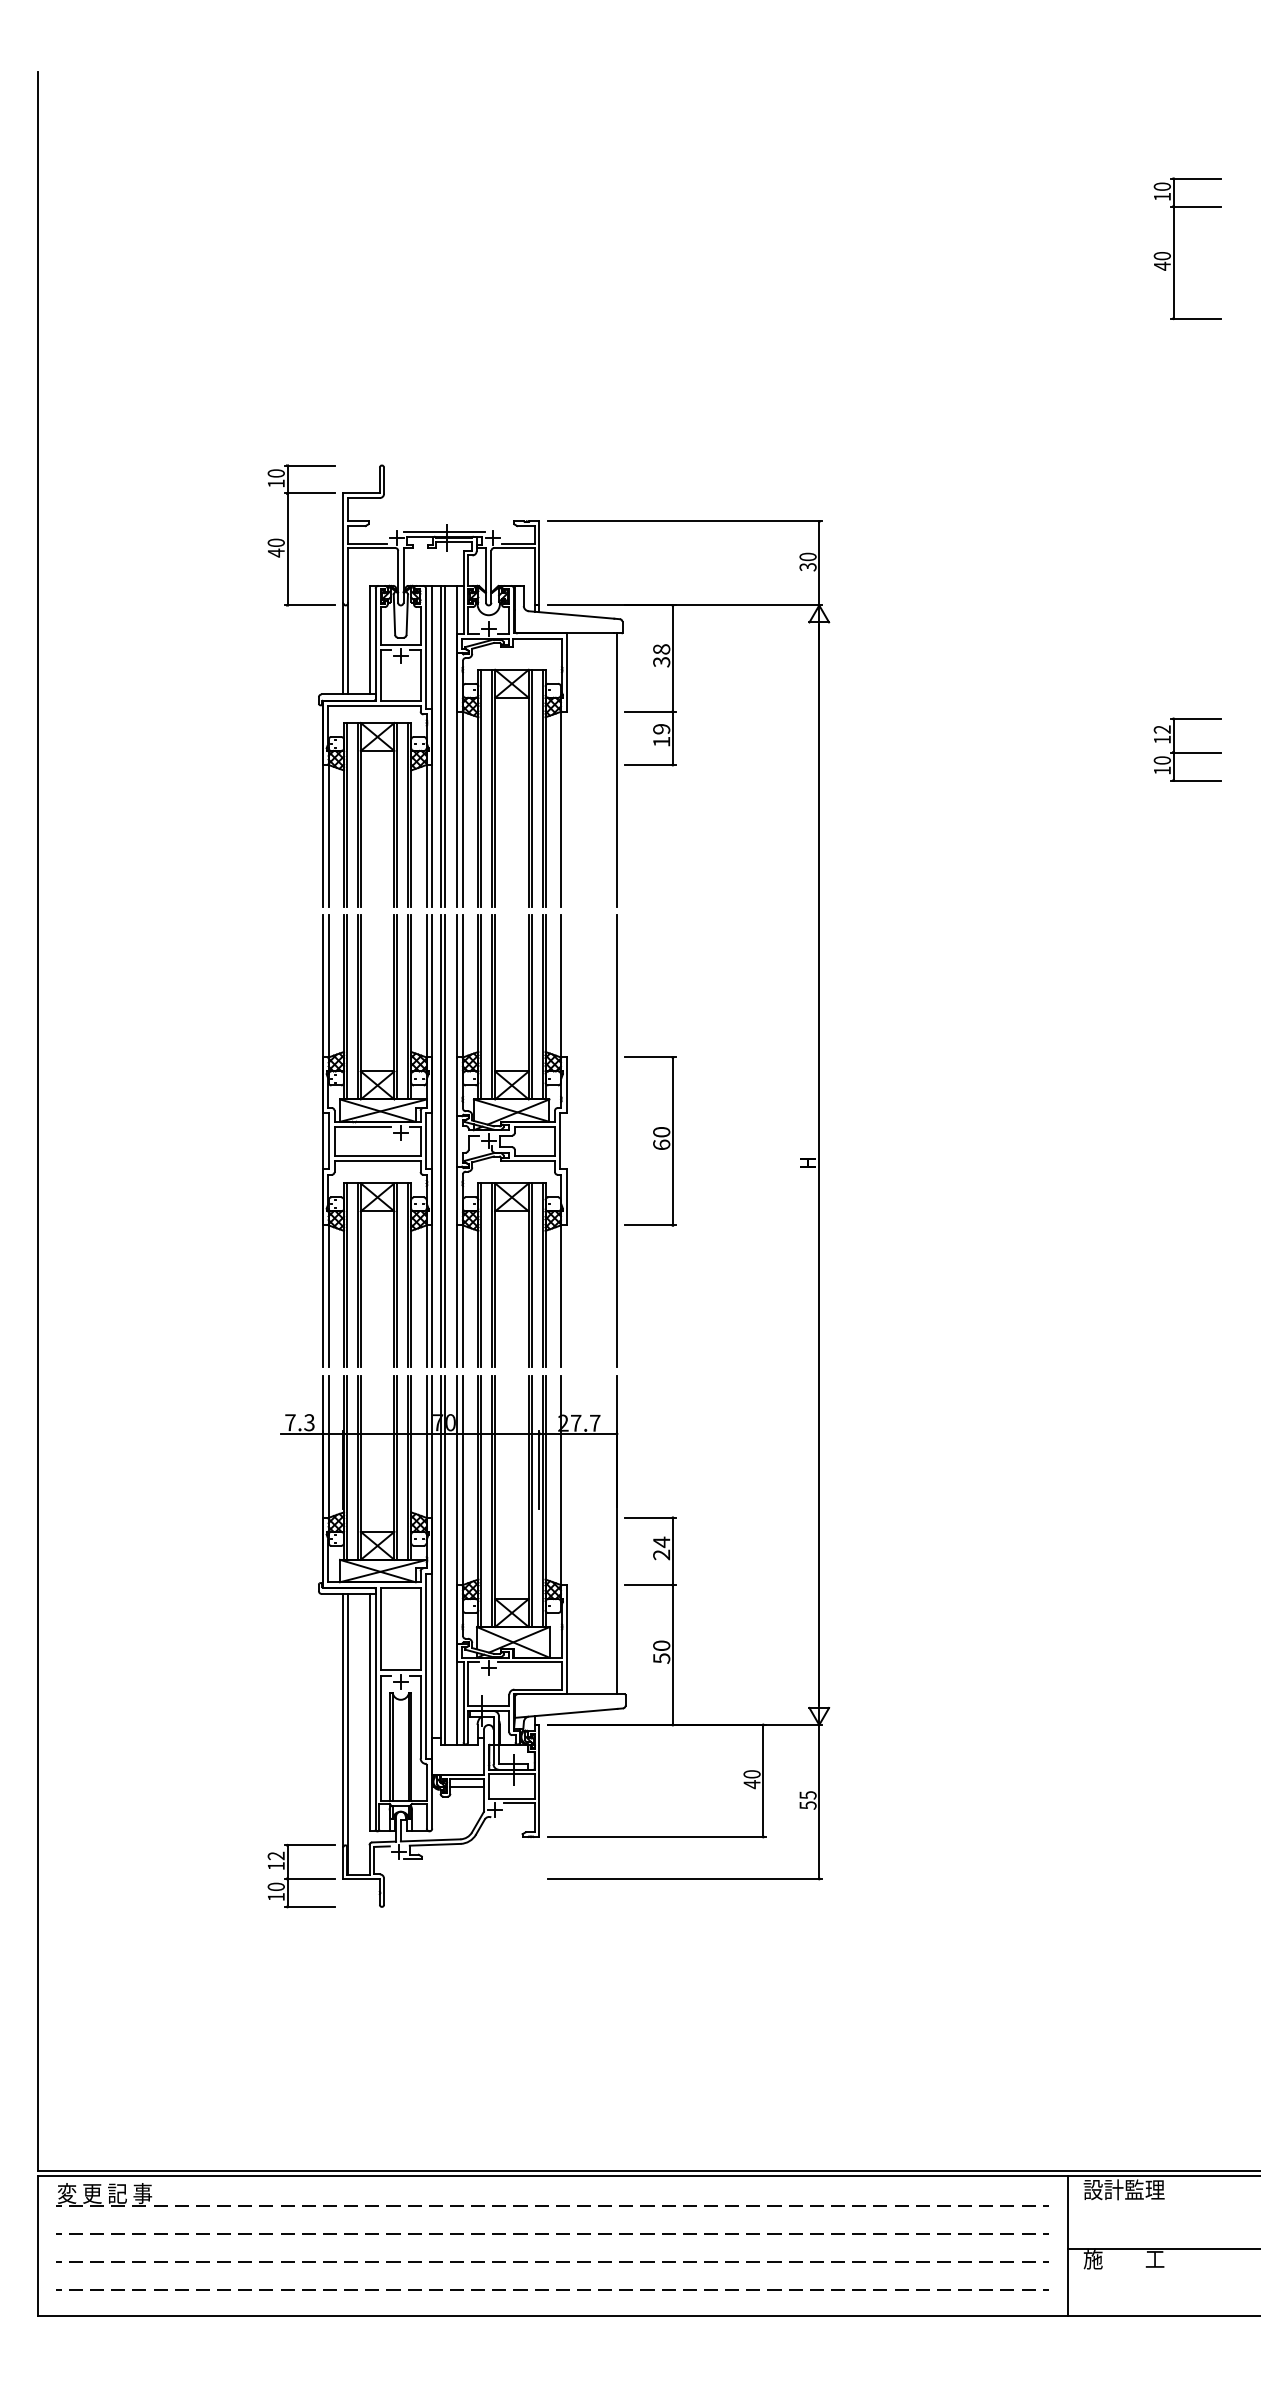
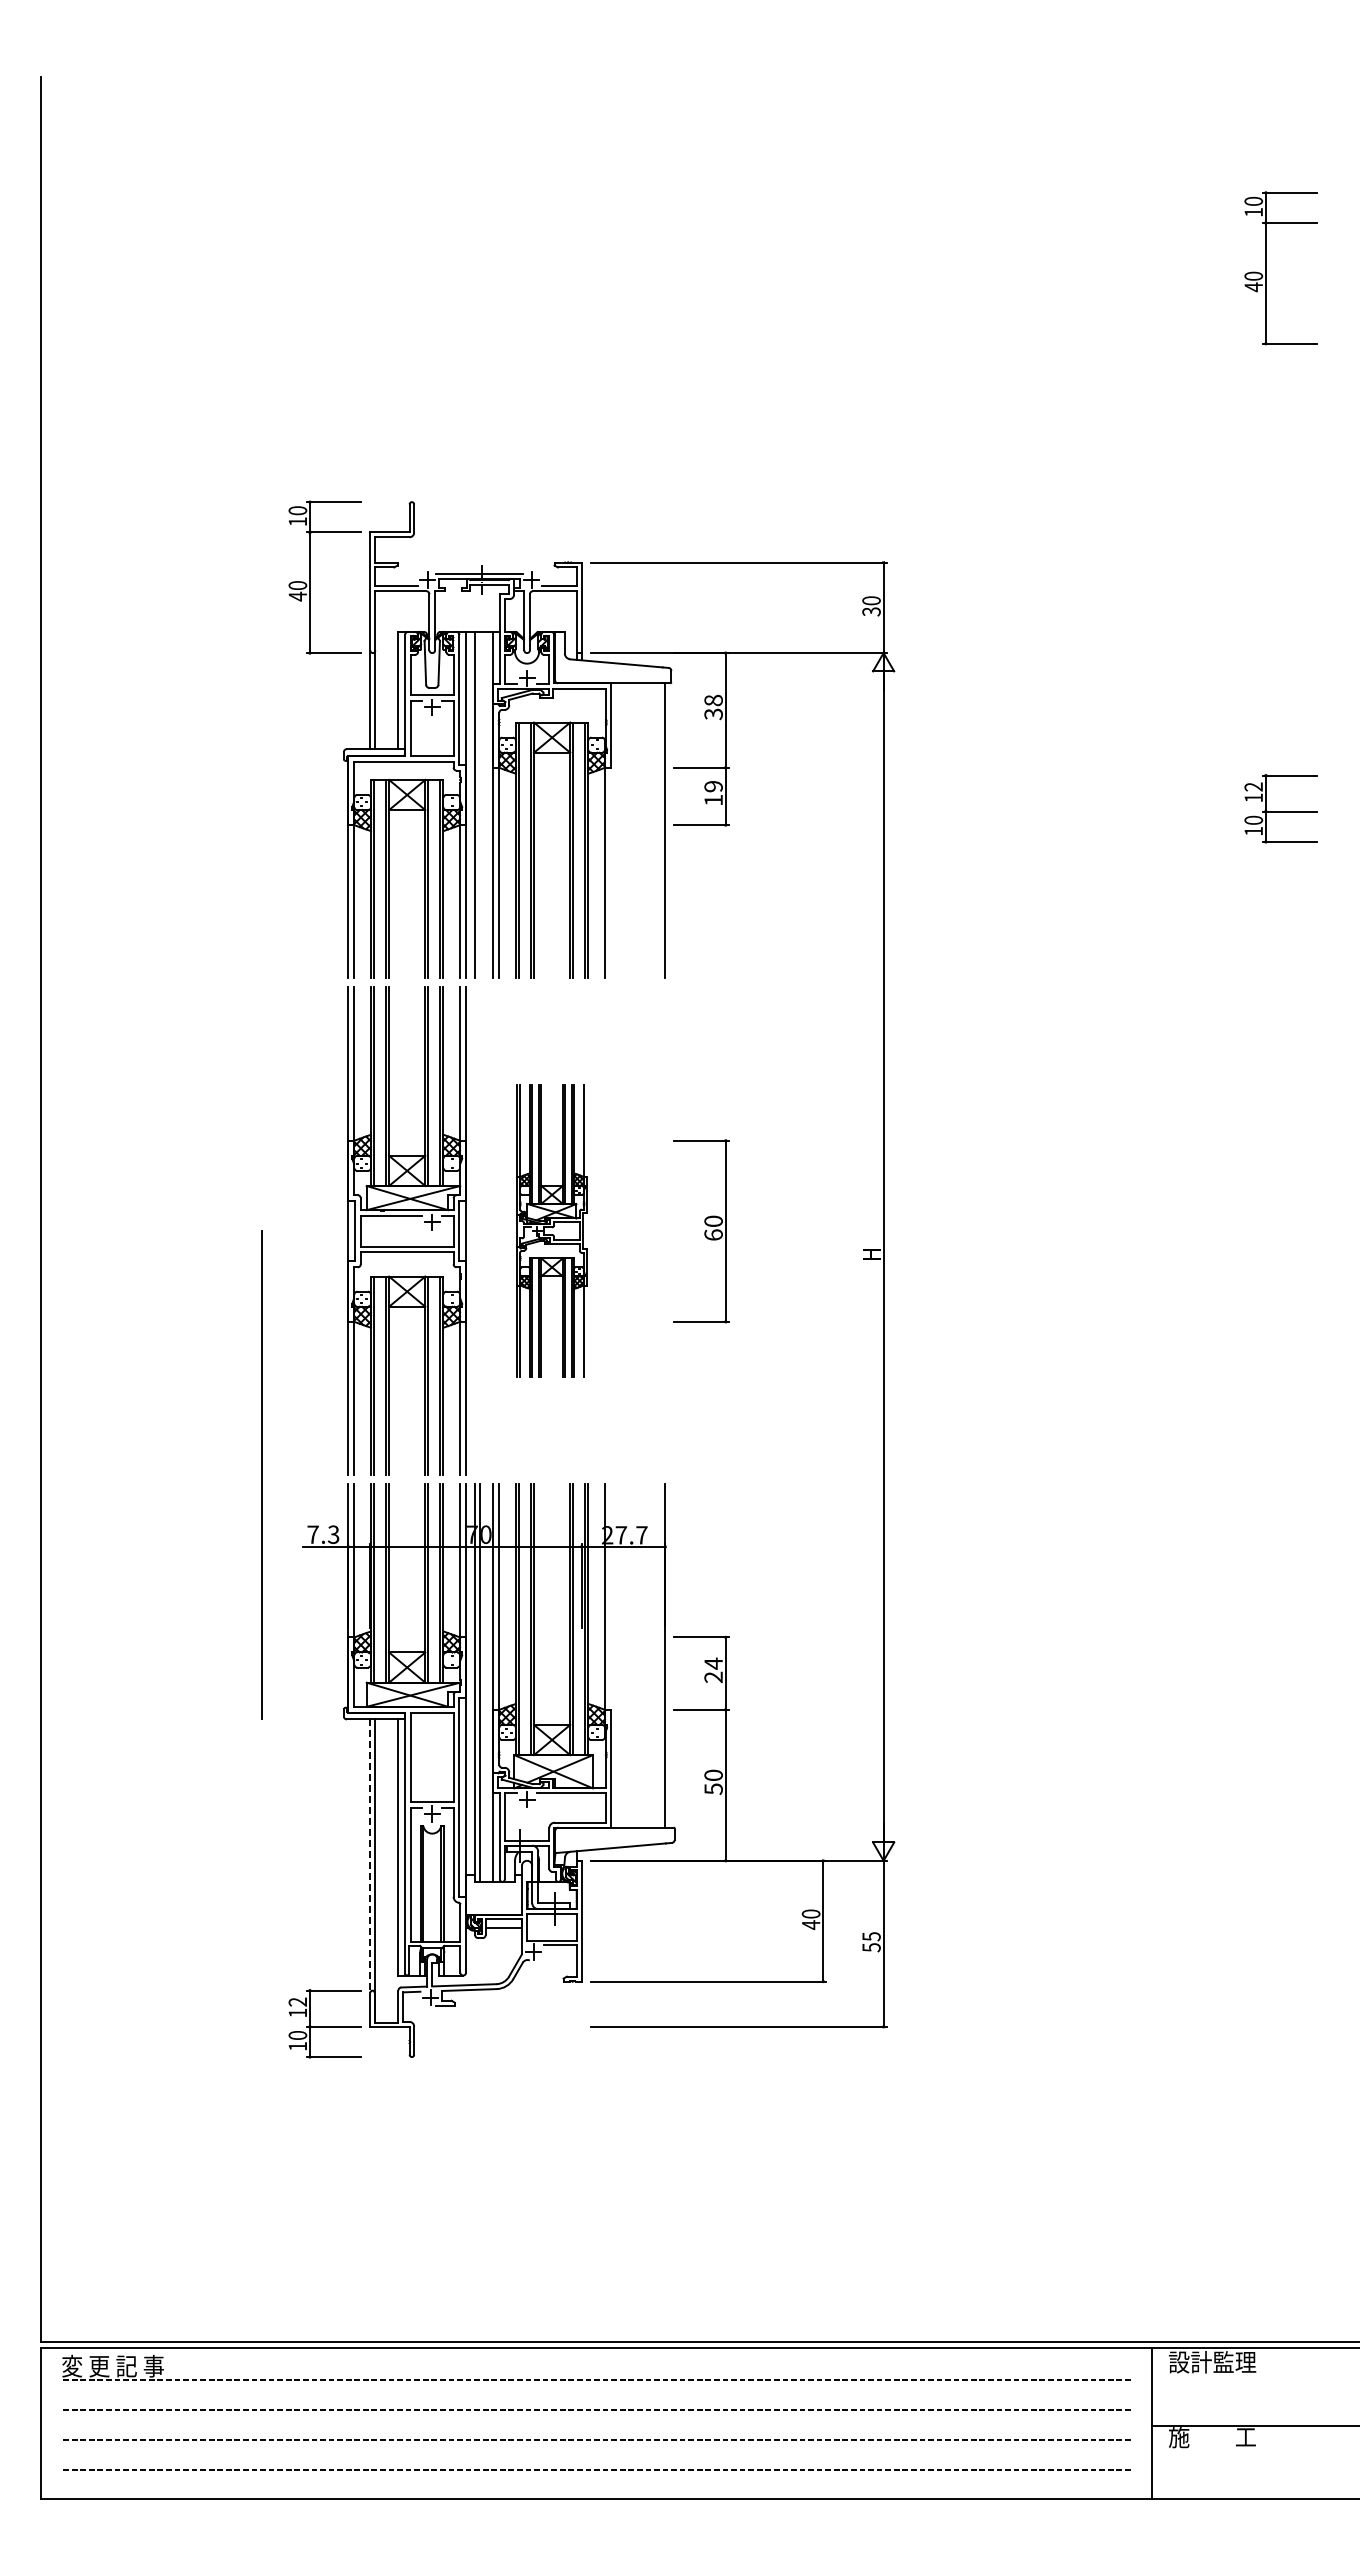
line: (444, 745) -> (479, 804), removed
part: (442, 1140) -> (477, 1230), removed
part: (511, 1140) -> (551, 1230), size x0.6
line: (616, 1140) -> (261, 1474), moved
line: (343, 1720) -> (370, 1856), solid -> dashed

